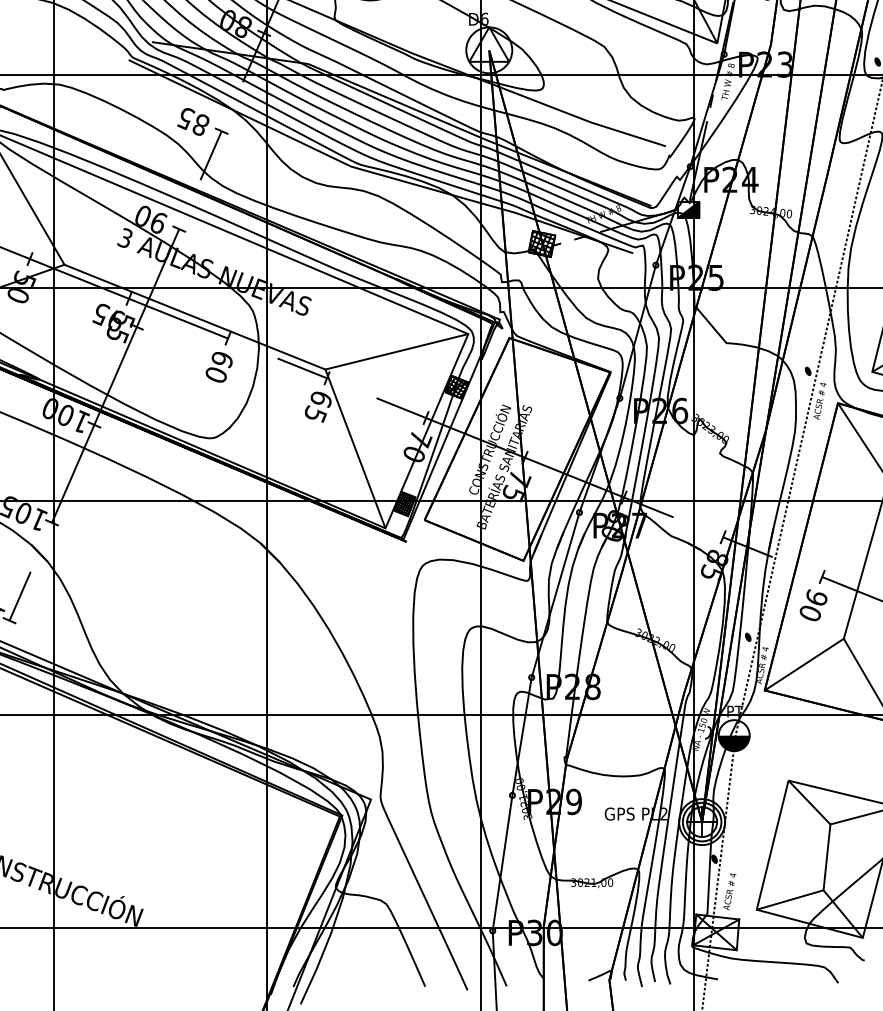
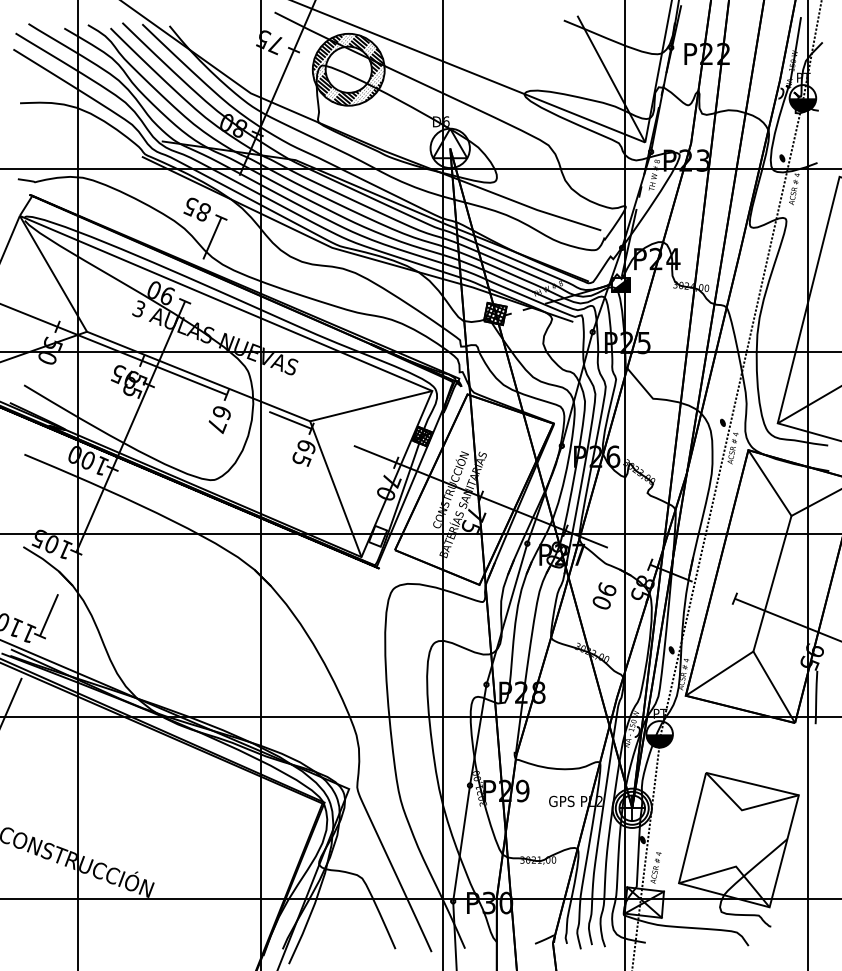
text: (217, 375) -> (217, 426), 60 -> 67
hatch: (404, 504) -> (377, 536), removed
text: (813, 604) -> (604, 595), moved
line: (826, 857) -> (738, 838), removed

